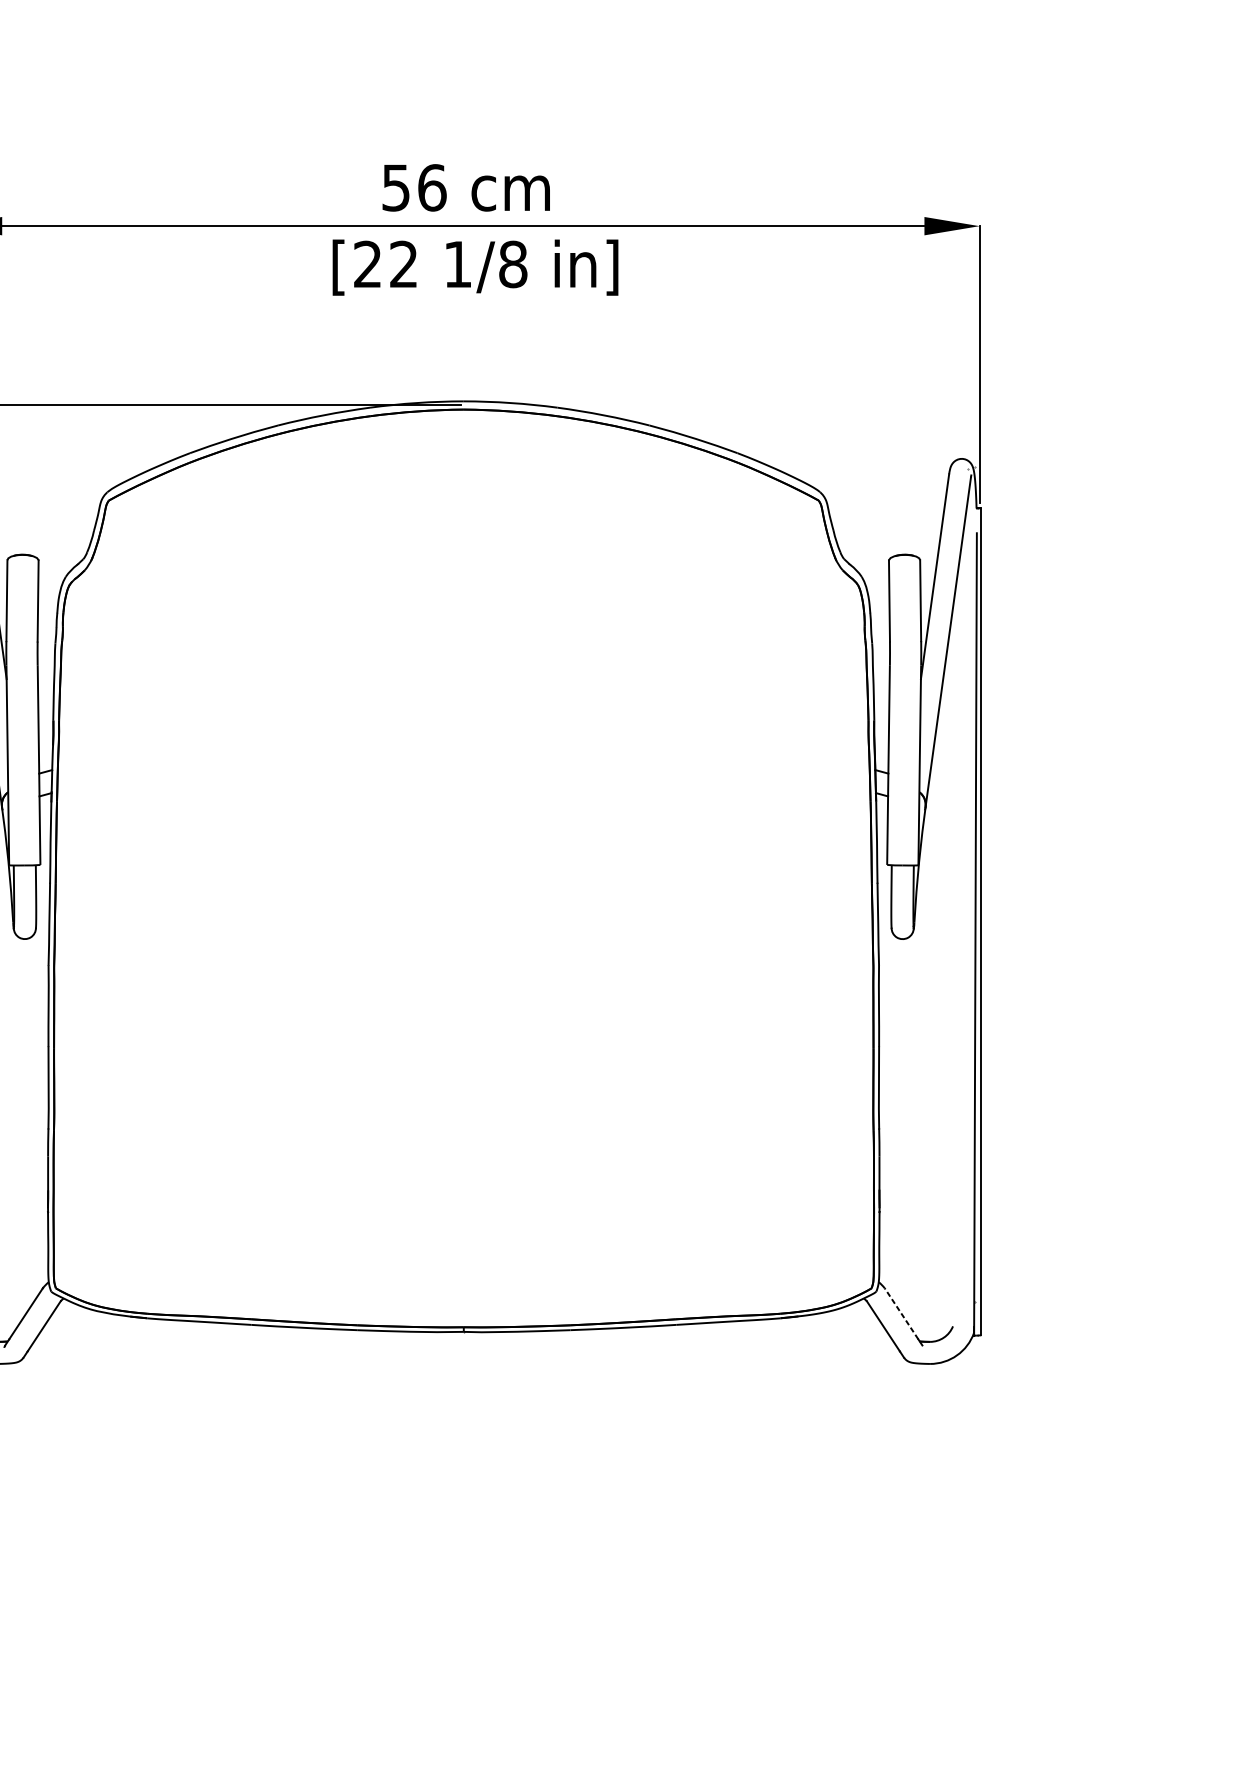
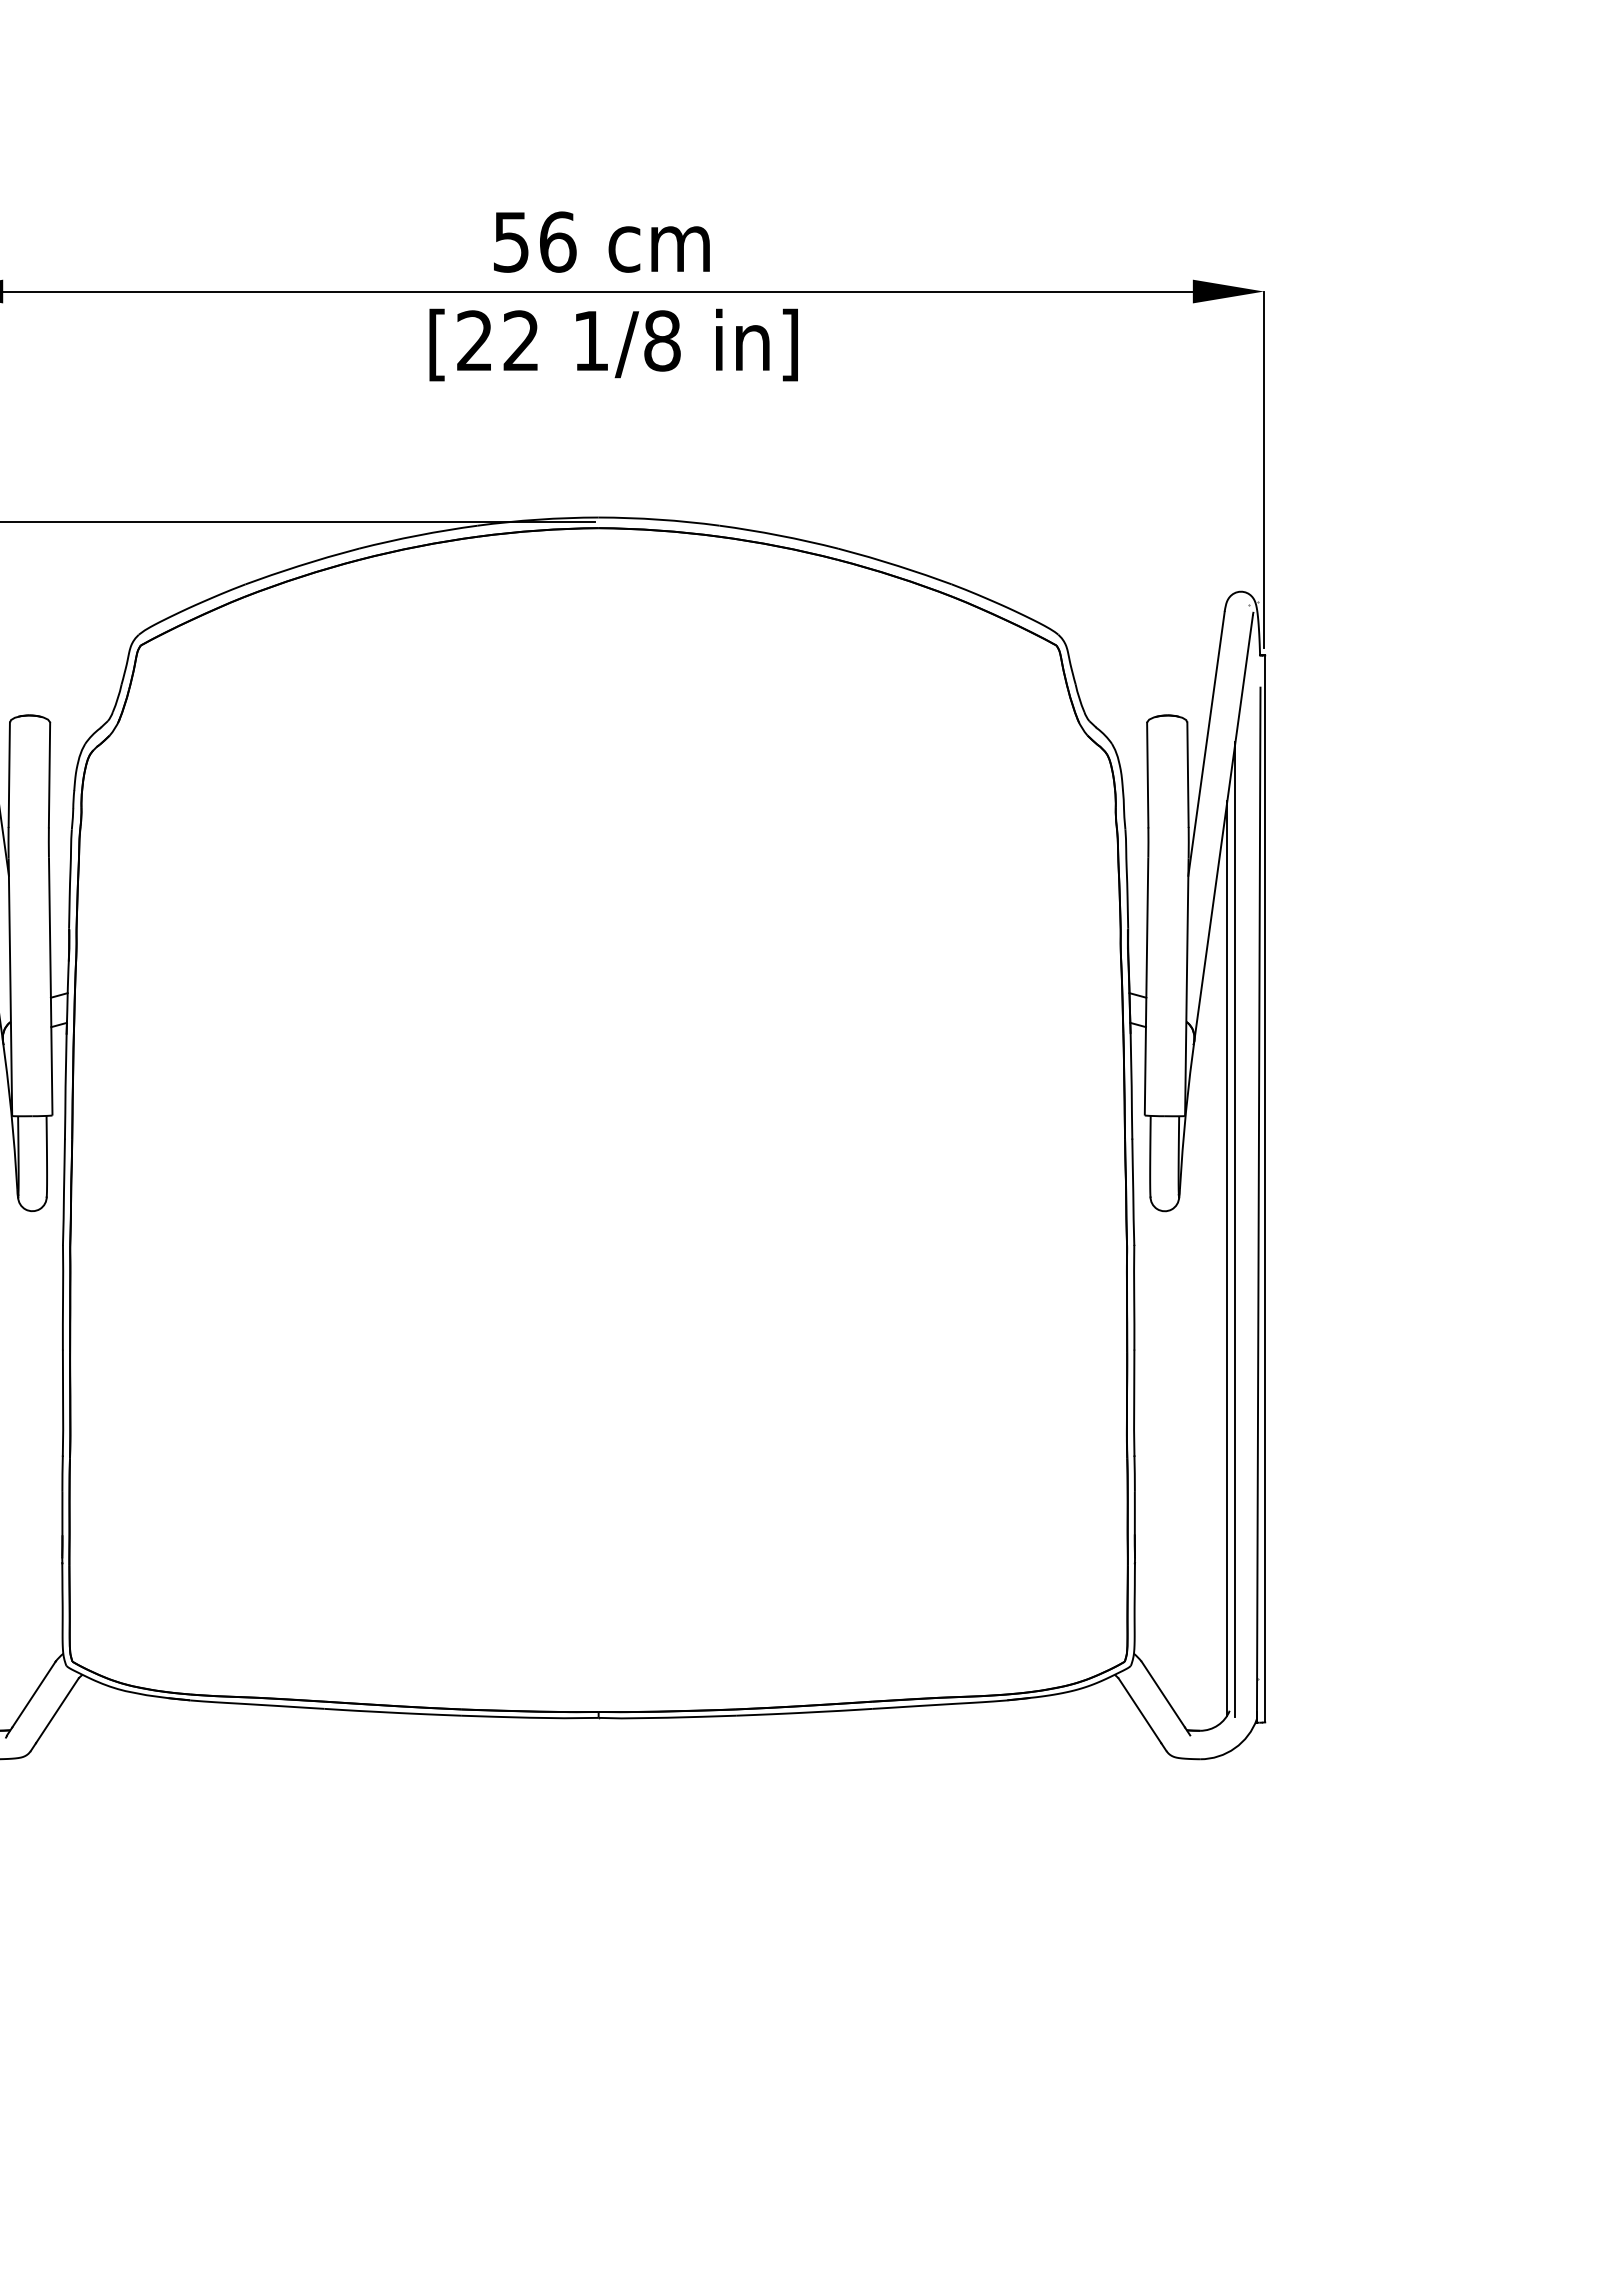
line: (957, 953) -> (1235, 1229), added
line: (951, 975) -> (1227, 1258), added
line: (901, 1313) -> (1163, 1694), dashed -> solid

